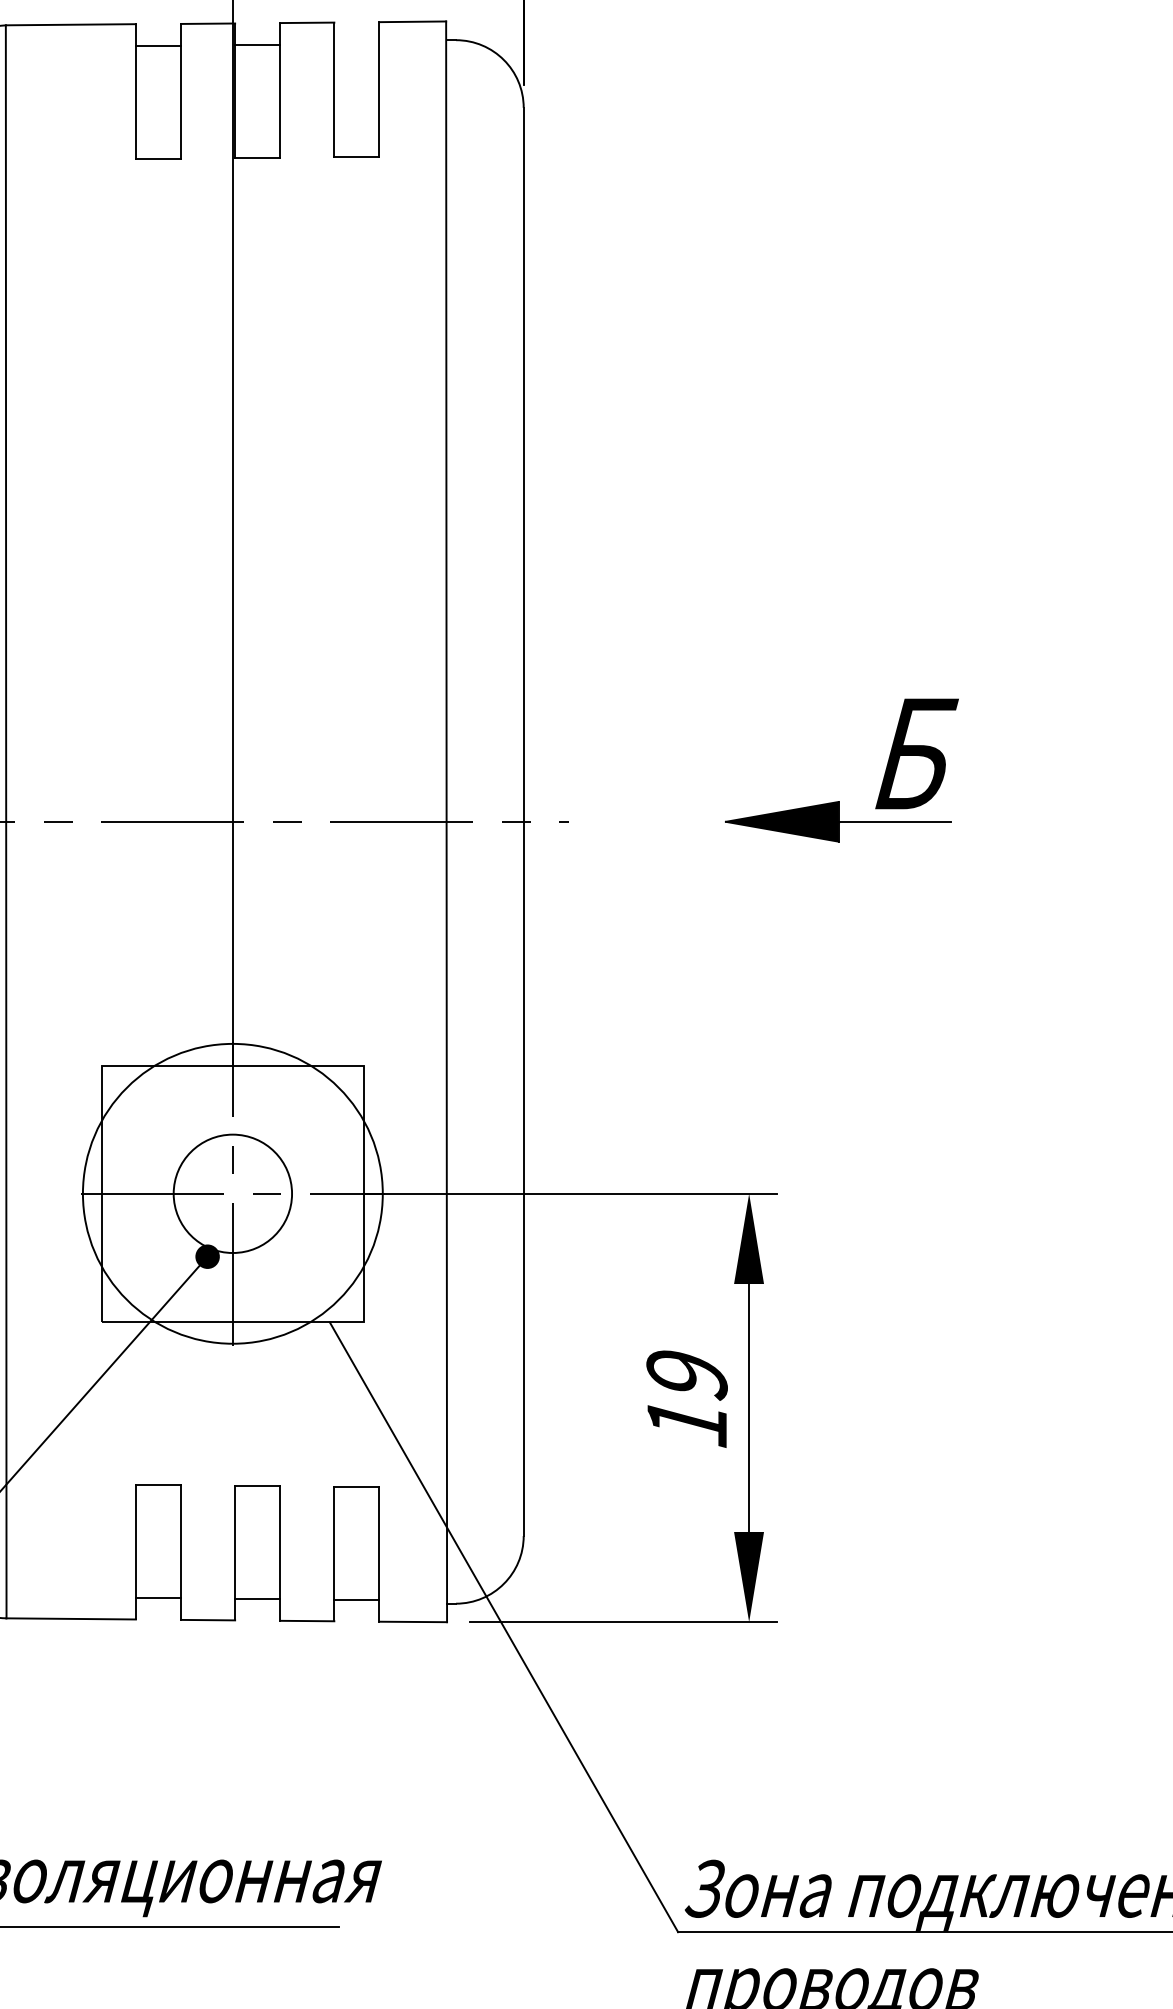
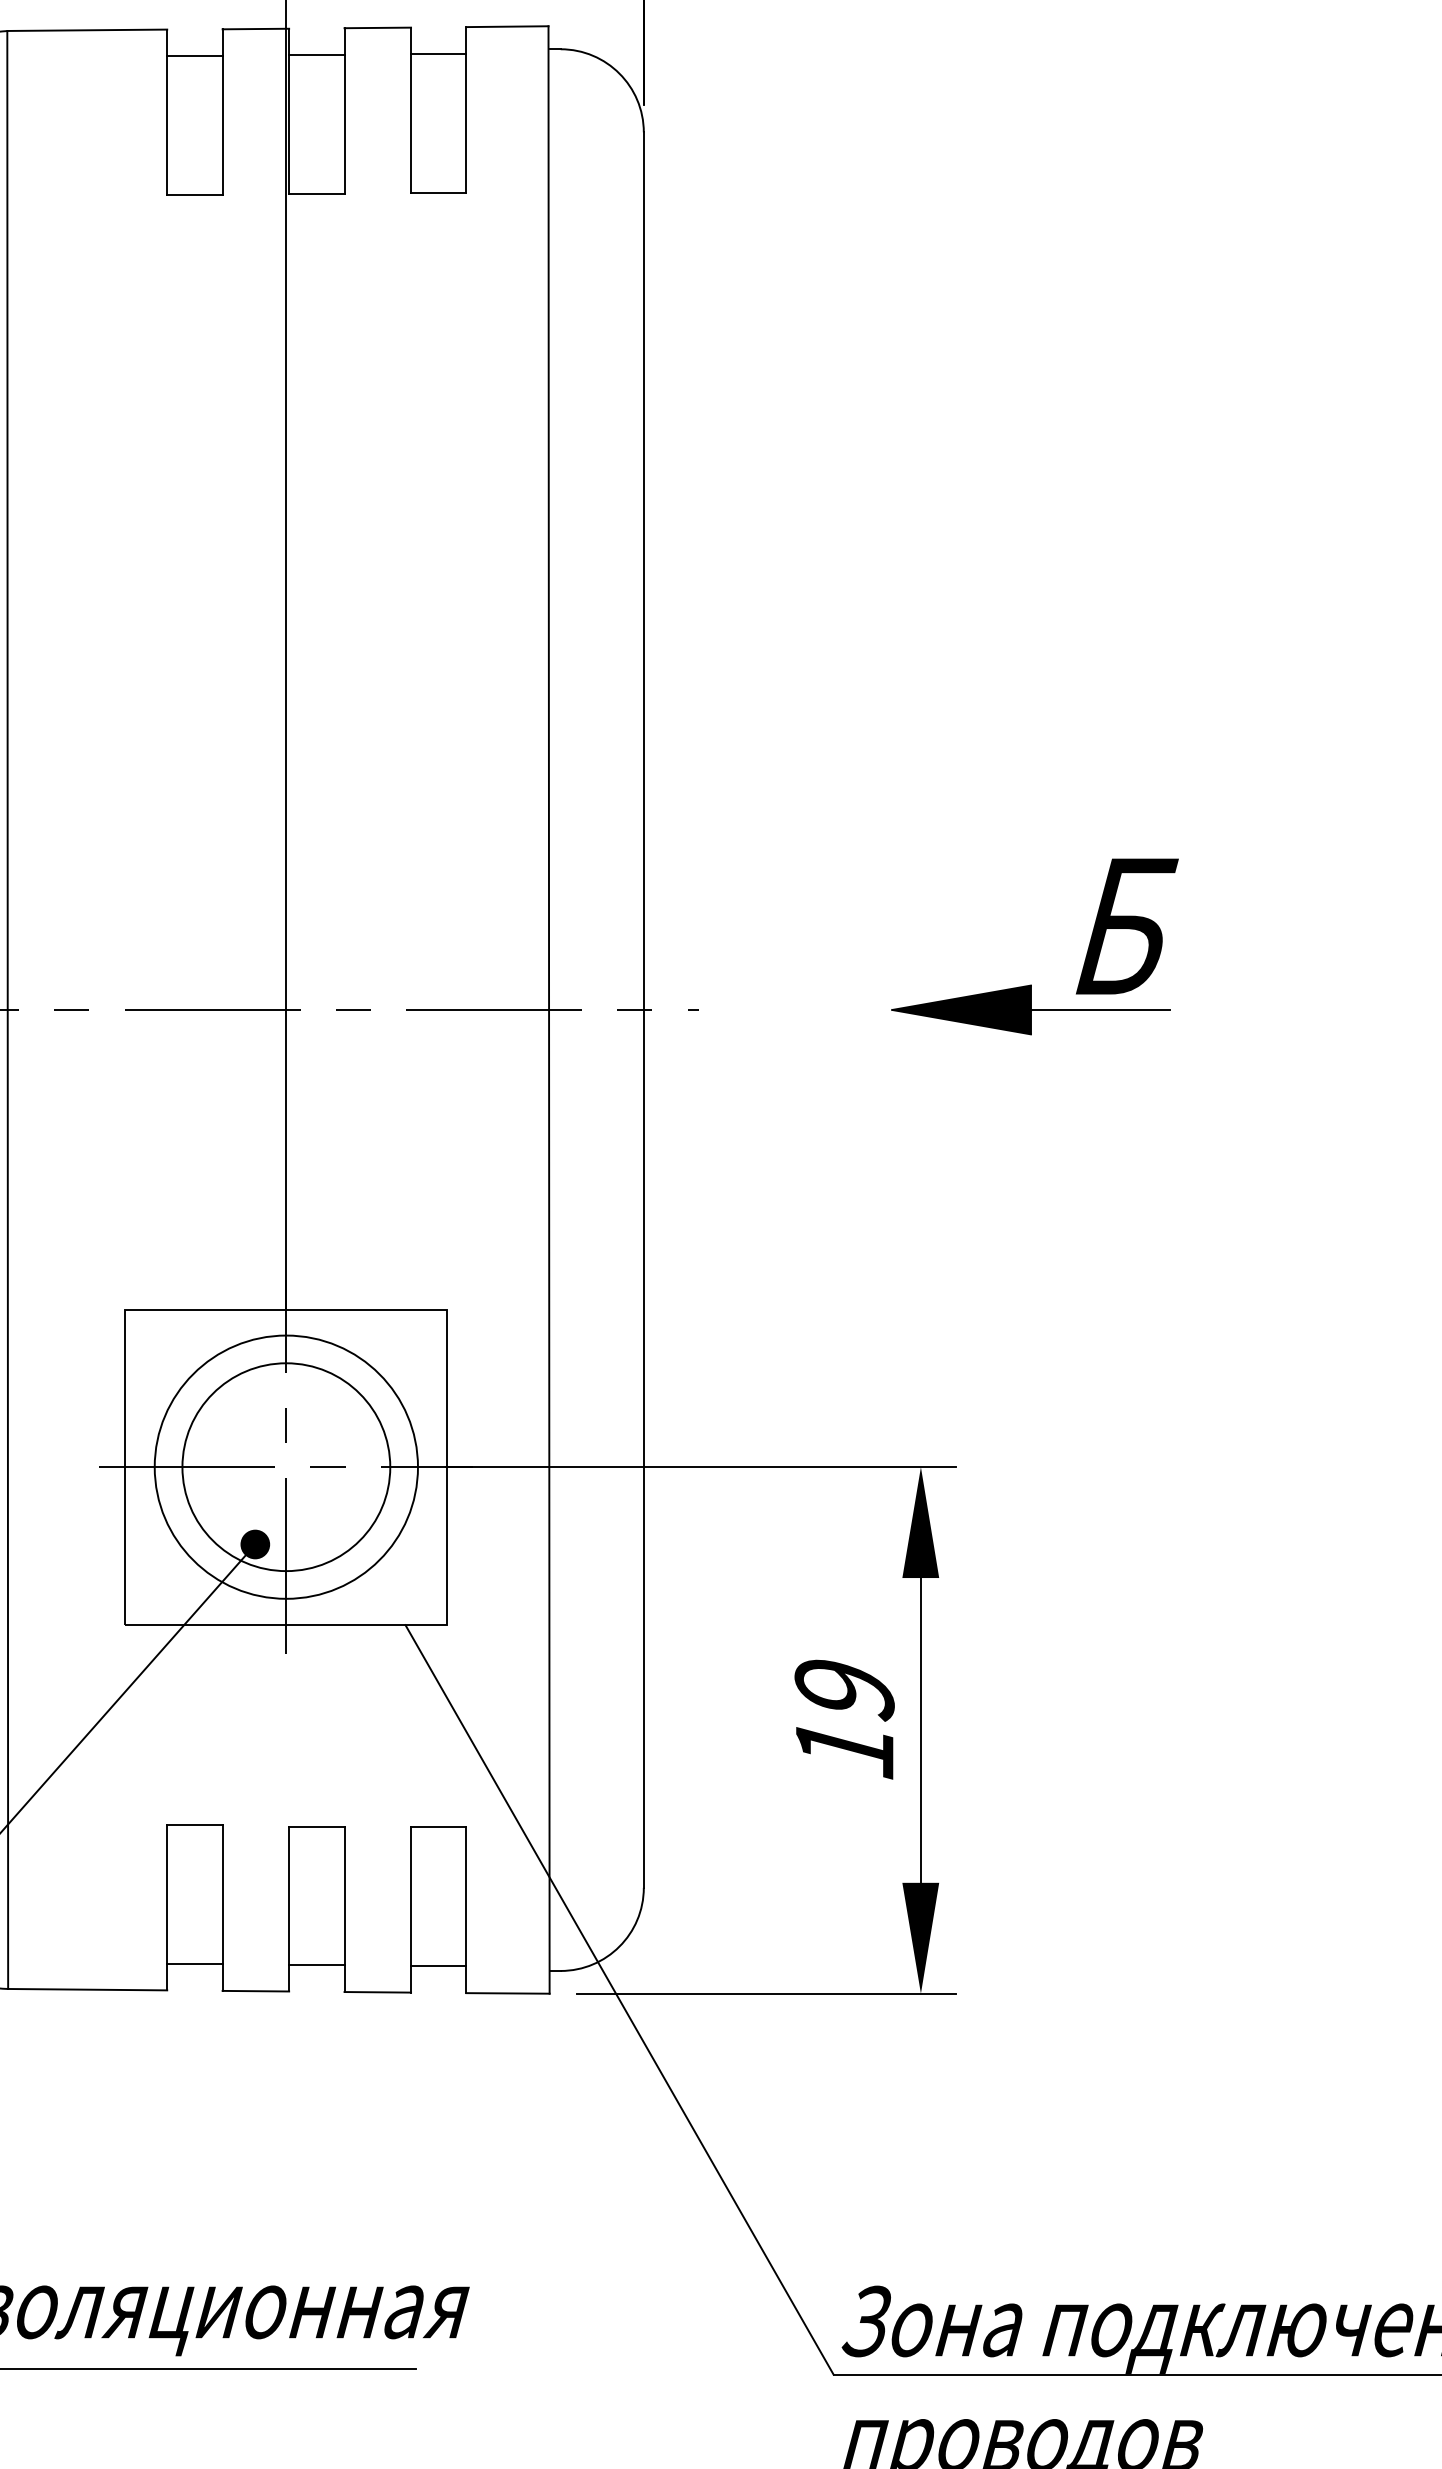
line: (356, 43) -> (438, 53), added
circle: (232, 1193) -> (285, 1466), size x0.71
circle: (232, 1194) -> (286, 1467), size x1.43

